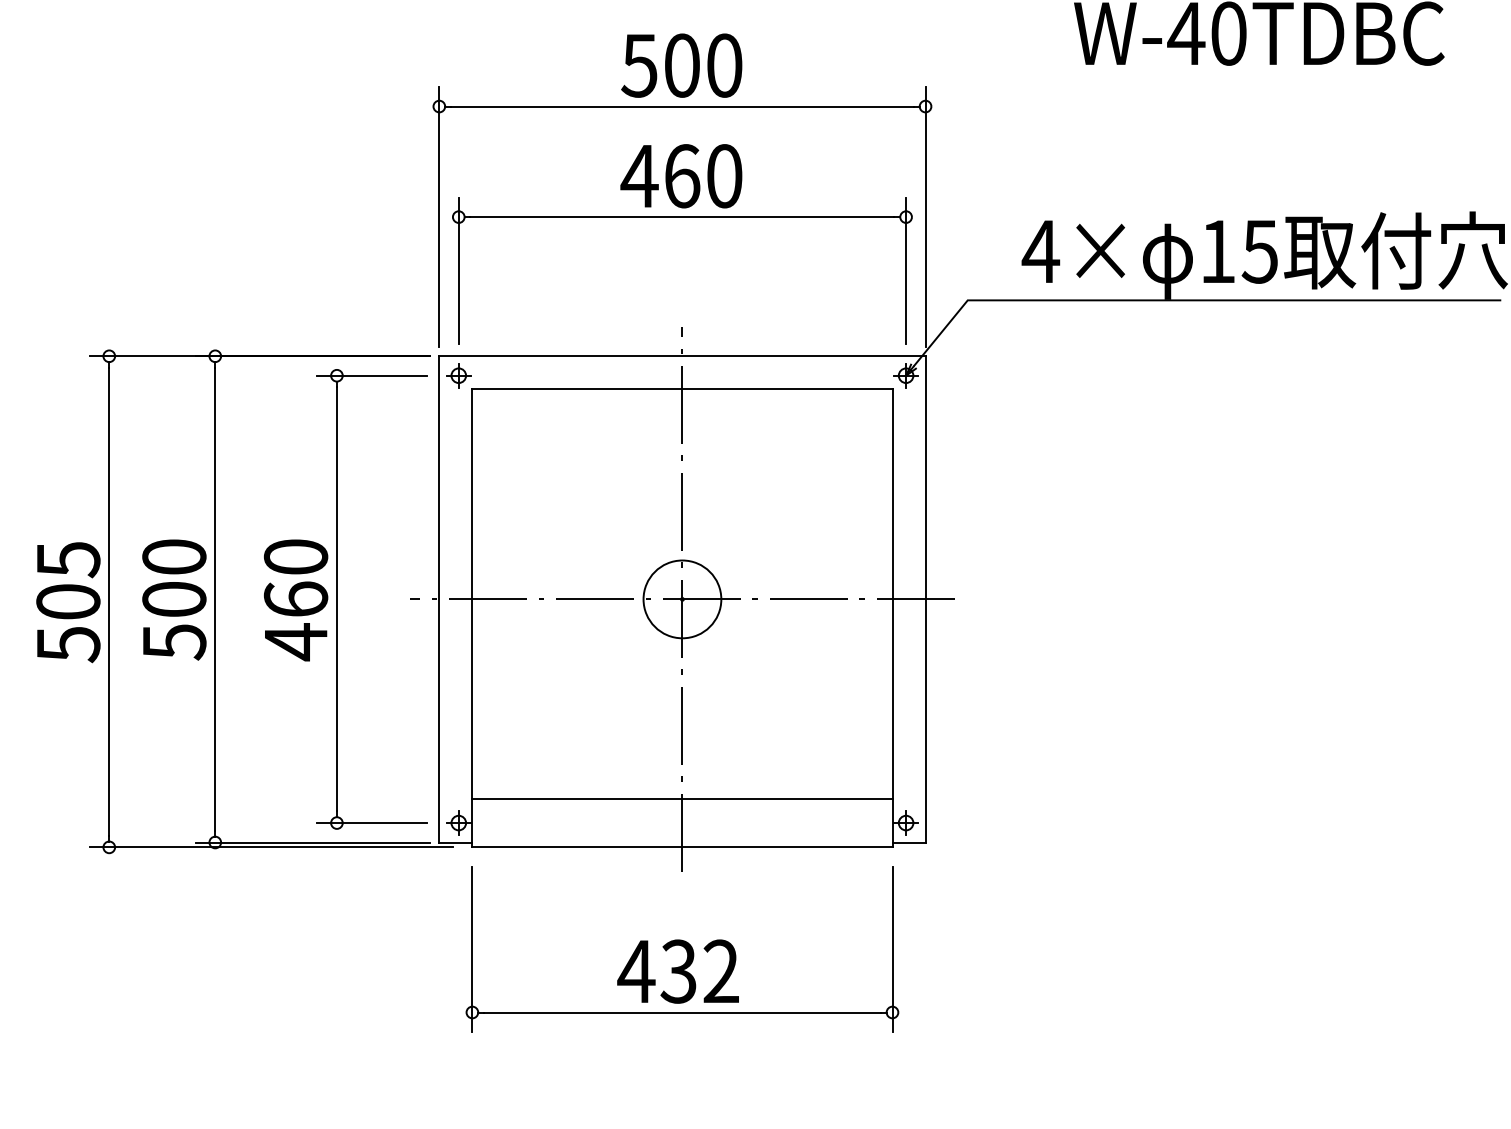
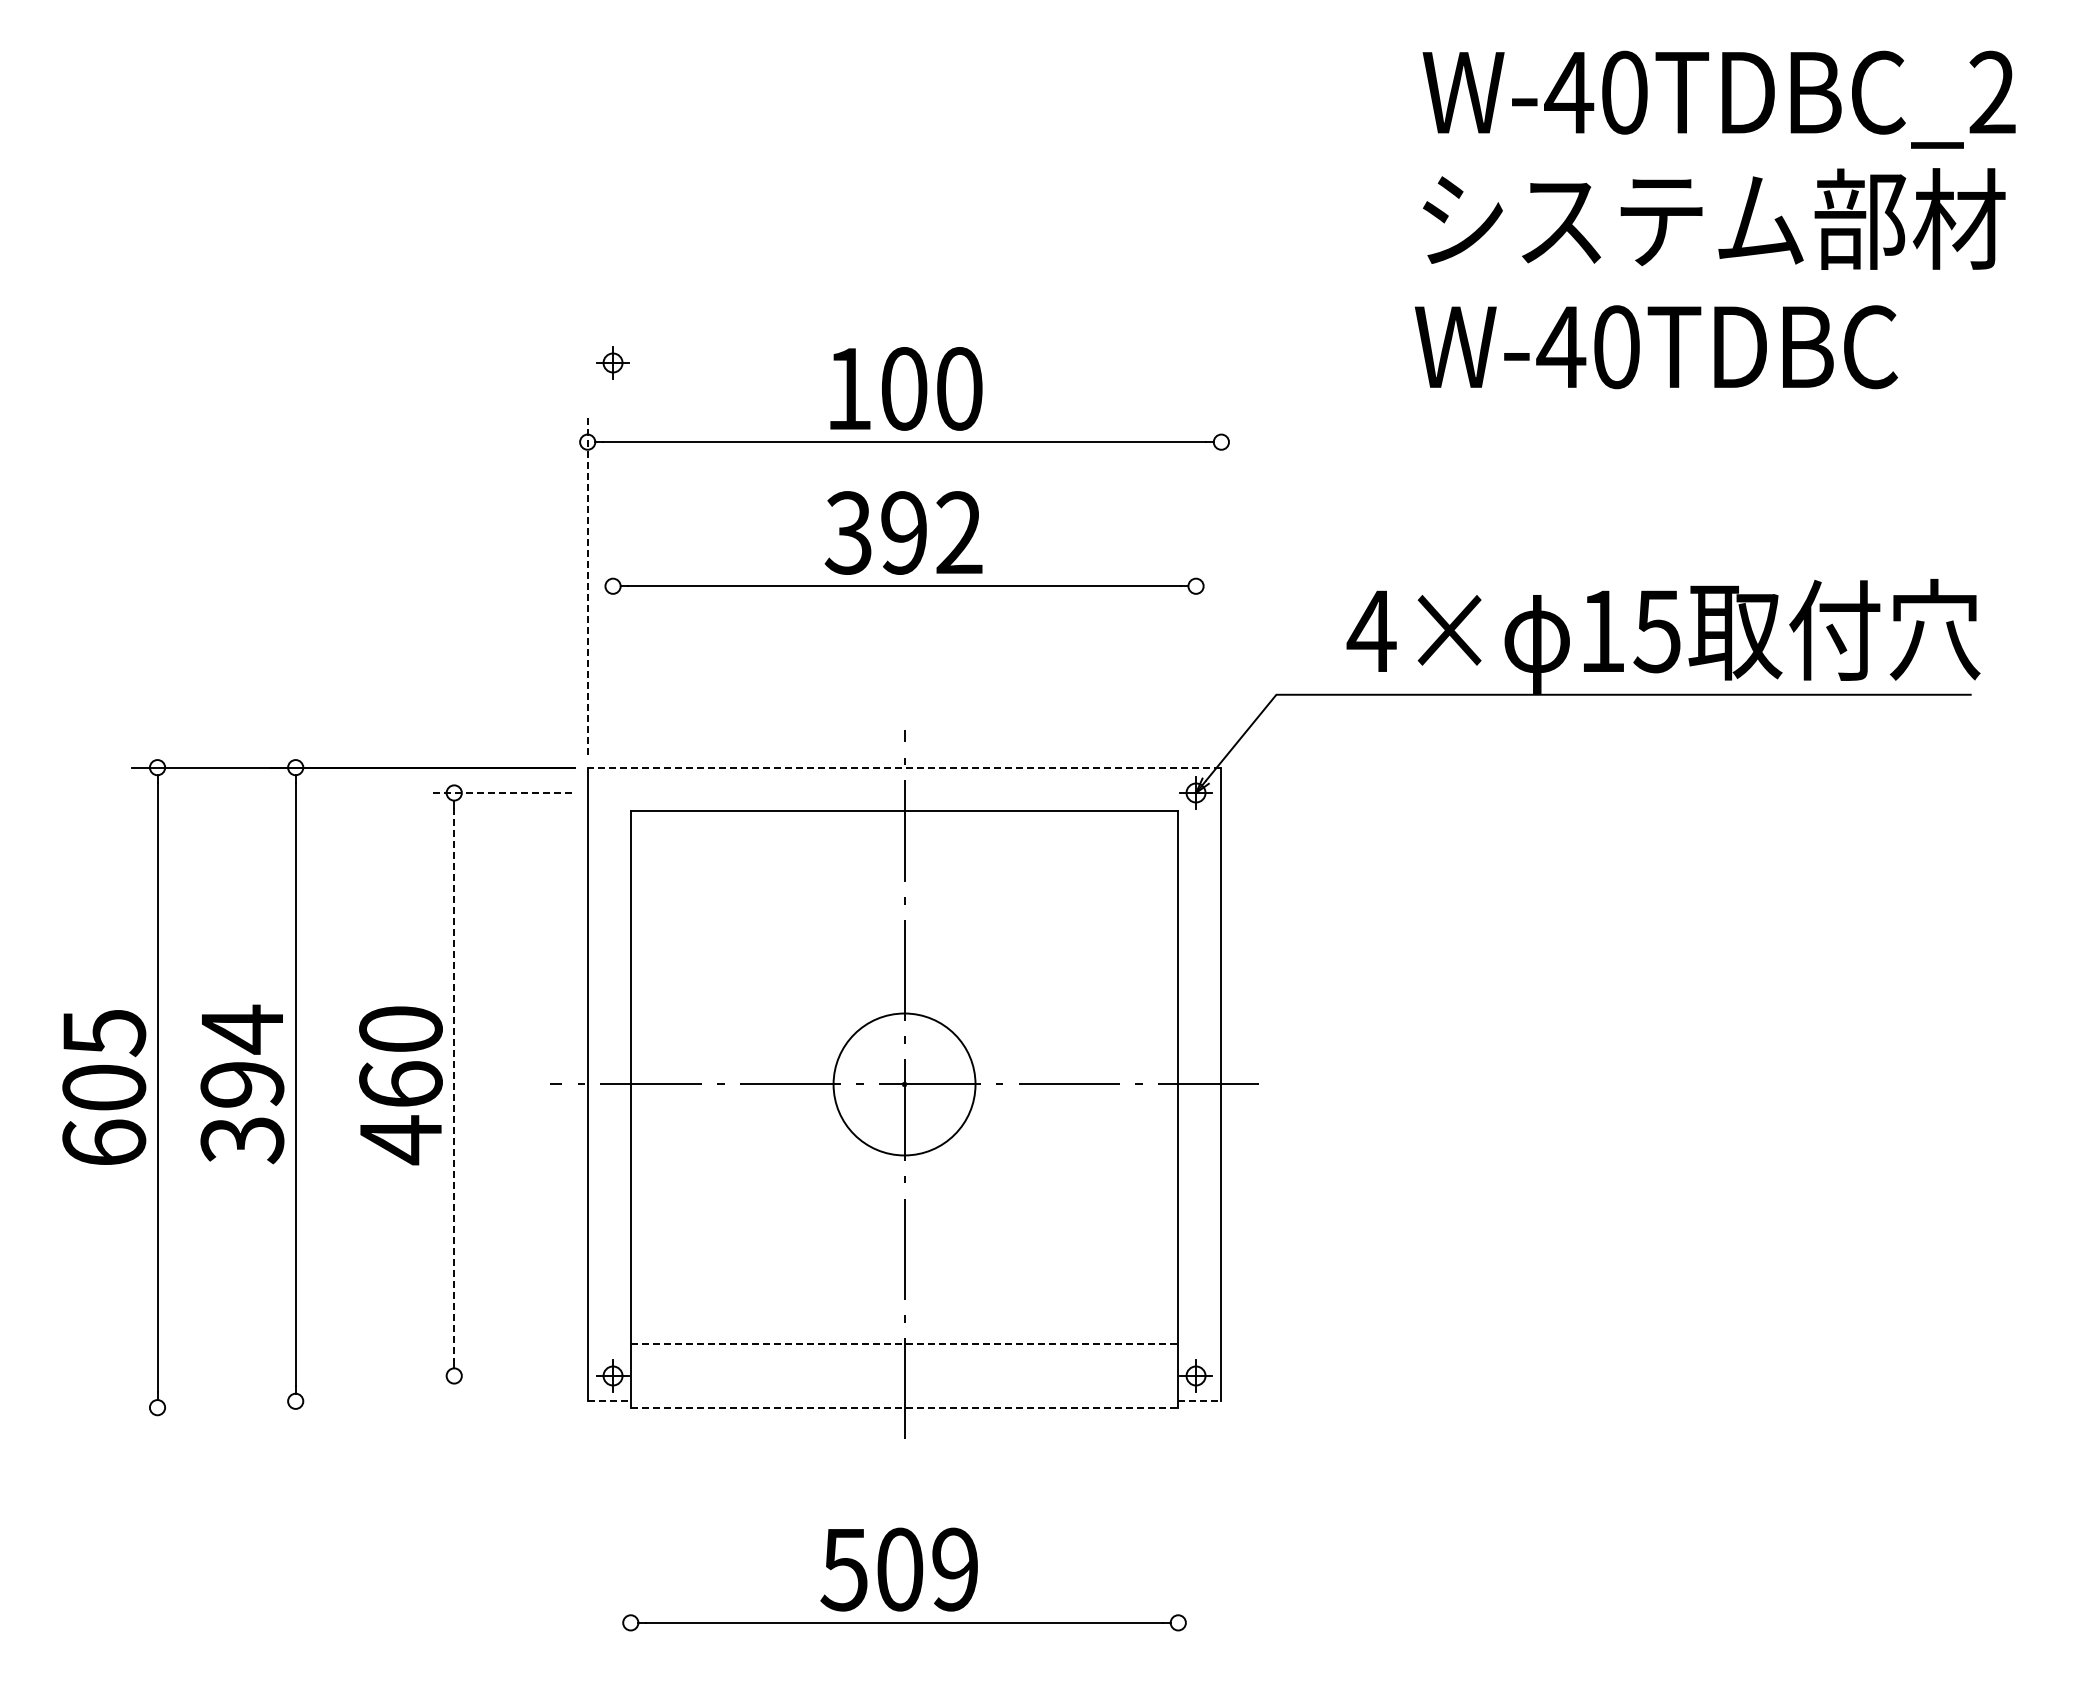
text: (638, 66) -> (847, 389), 500 -> 100
text: (680, 175) -> (902, 532), 460 -> 392
line: (439, 216) -> (587, 585), solid -> dashed
line: (925, 216) -> (1221, 585), removed
line: (459, 270) -> (613, 655), removed
line: (906, 270) -> (1196, 655), removed
line: (682, 356) -> (904, 767), solid -> dashed
line: (371, 375) -> (499, 792), solid -> dashed
part: (458, 375) -> (612, 362), moved
text: (174, 599) -> (242, 1084), 500 -> 394
line: (337, 599) -> (454, 1084), solid -> dashed
circle: (682, 599) -> (904, 1084), size x1.4
text: (68, 644) -> (104, 1143), 505 -> 605
line: (682, 798) -> (904, 1344), solid -> dashed
line: (371, 822) -> (499, 1375), removed
line: (312, 842) -> (422, 1401), removed
line: (456, 842) -> (609, 1401), solid -> dashed
line: (908, 842) -> (1199, 1401), solid -> dashed
line: (271, 847) -> (368, 1407), removed
line: (682, 847) -> (904, 1407), solid -> dashed
line: (472, 949) -> (630, 1540), removed
line: (892, 949) -> (1178, 1540), removed
text: (677, 971) -> (898, 1569), 432 -> 509

